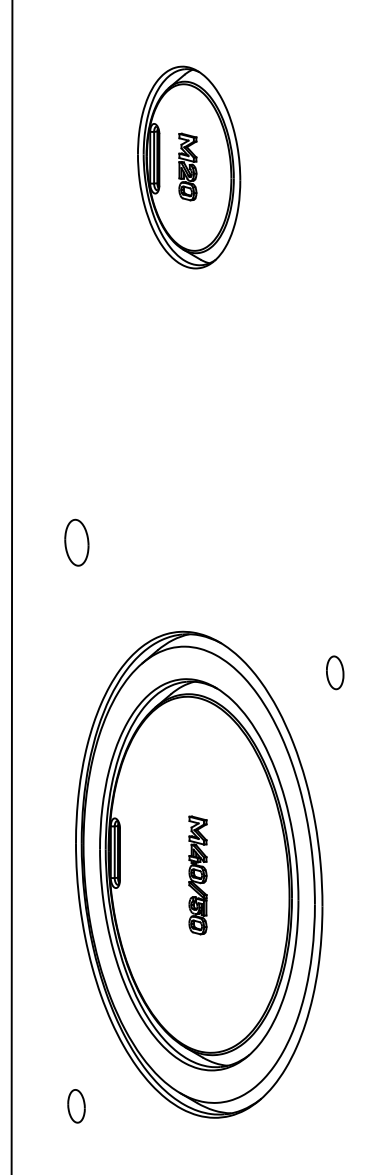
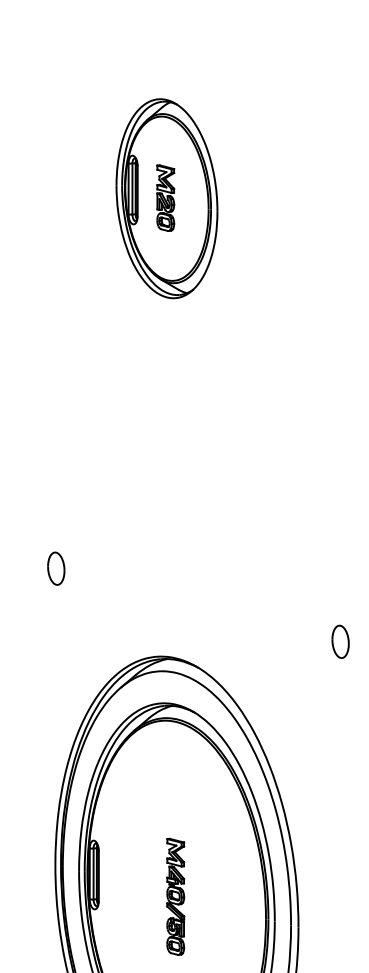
part: (76, 542) -> (55, 568), size x0.71
part: (335, 672) -> (340, 641), moved

